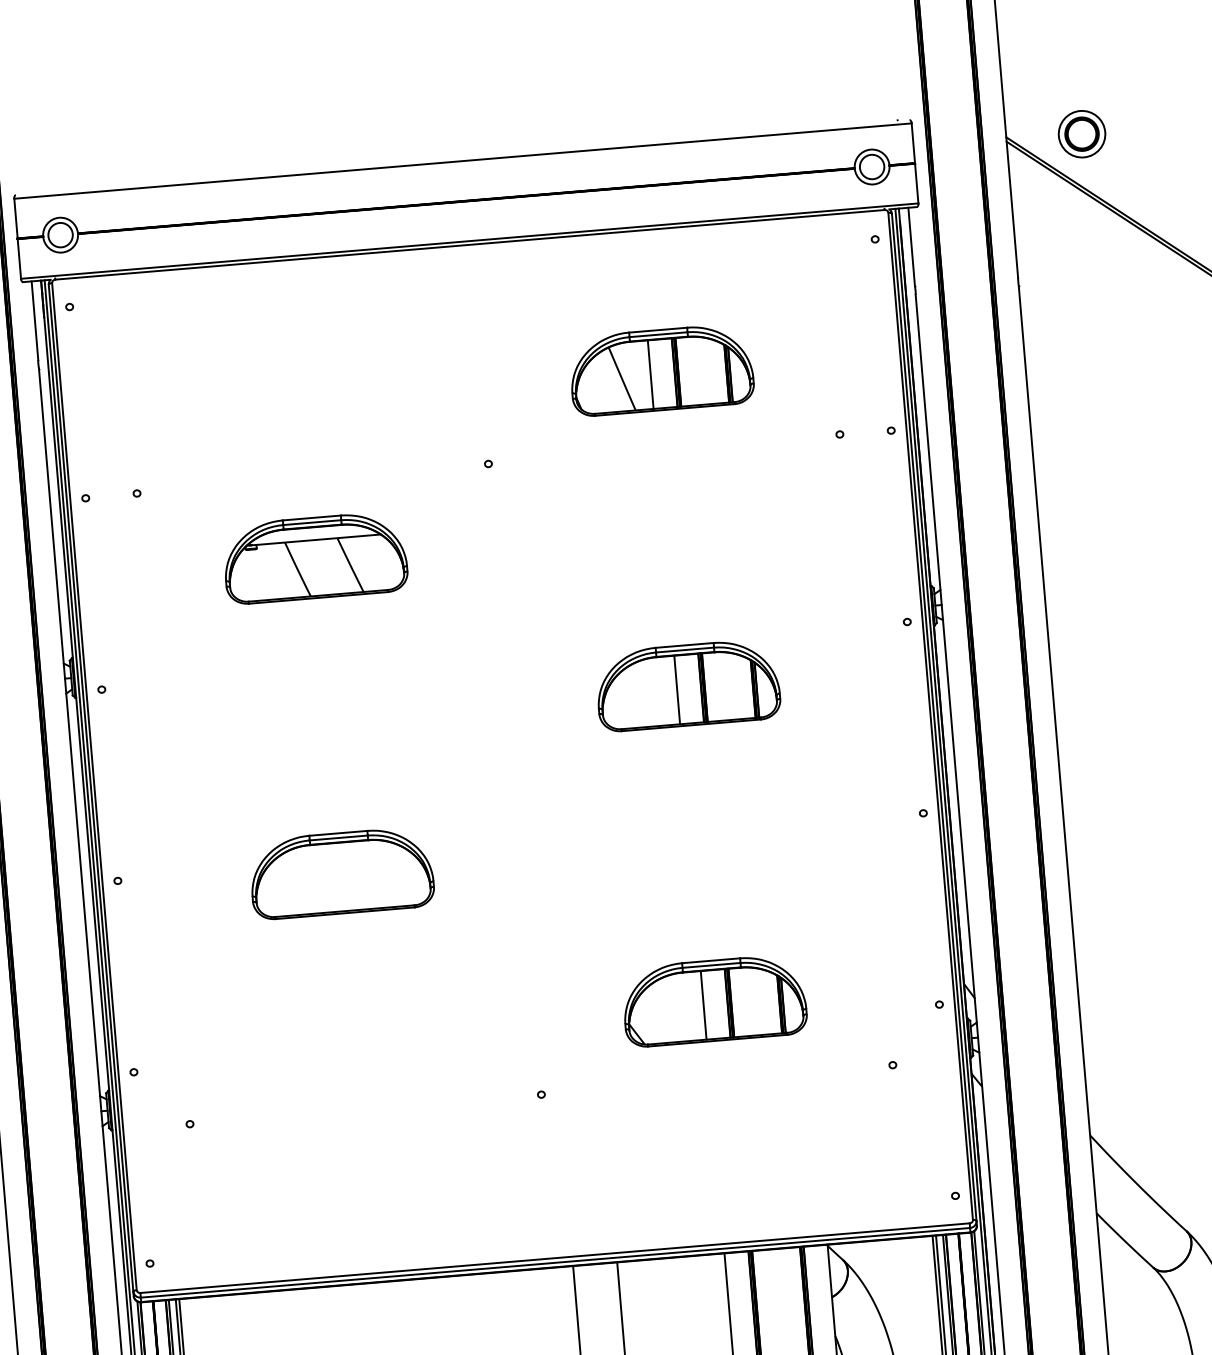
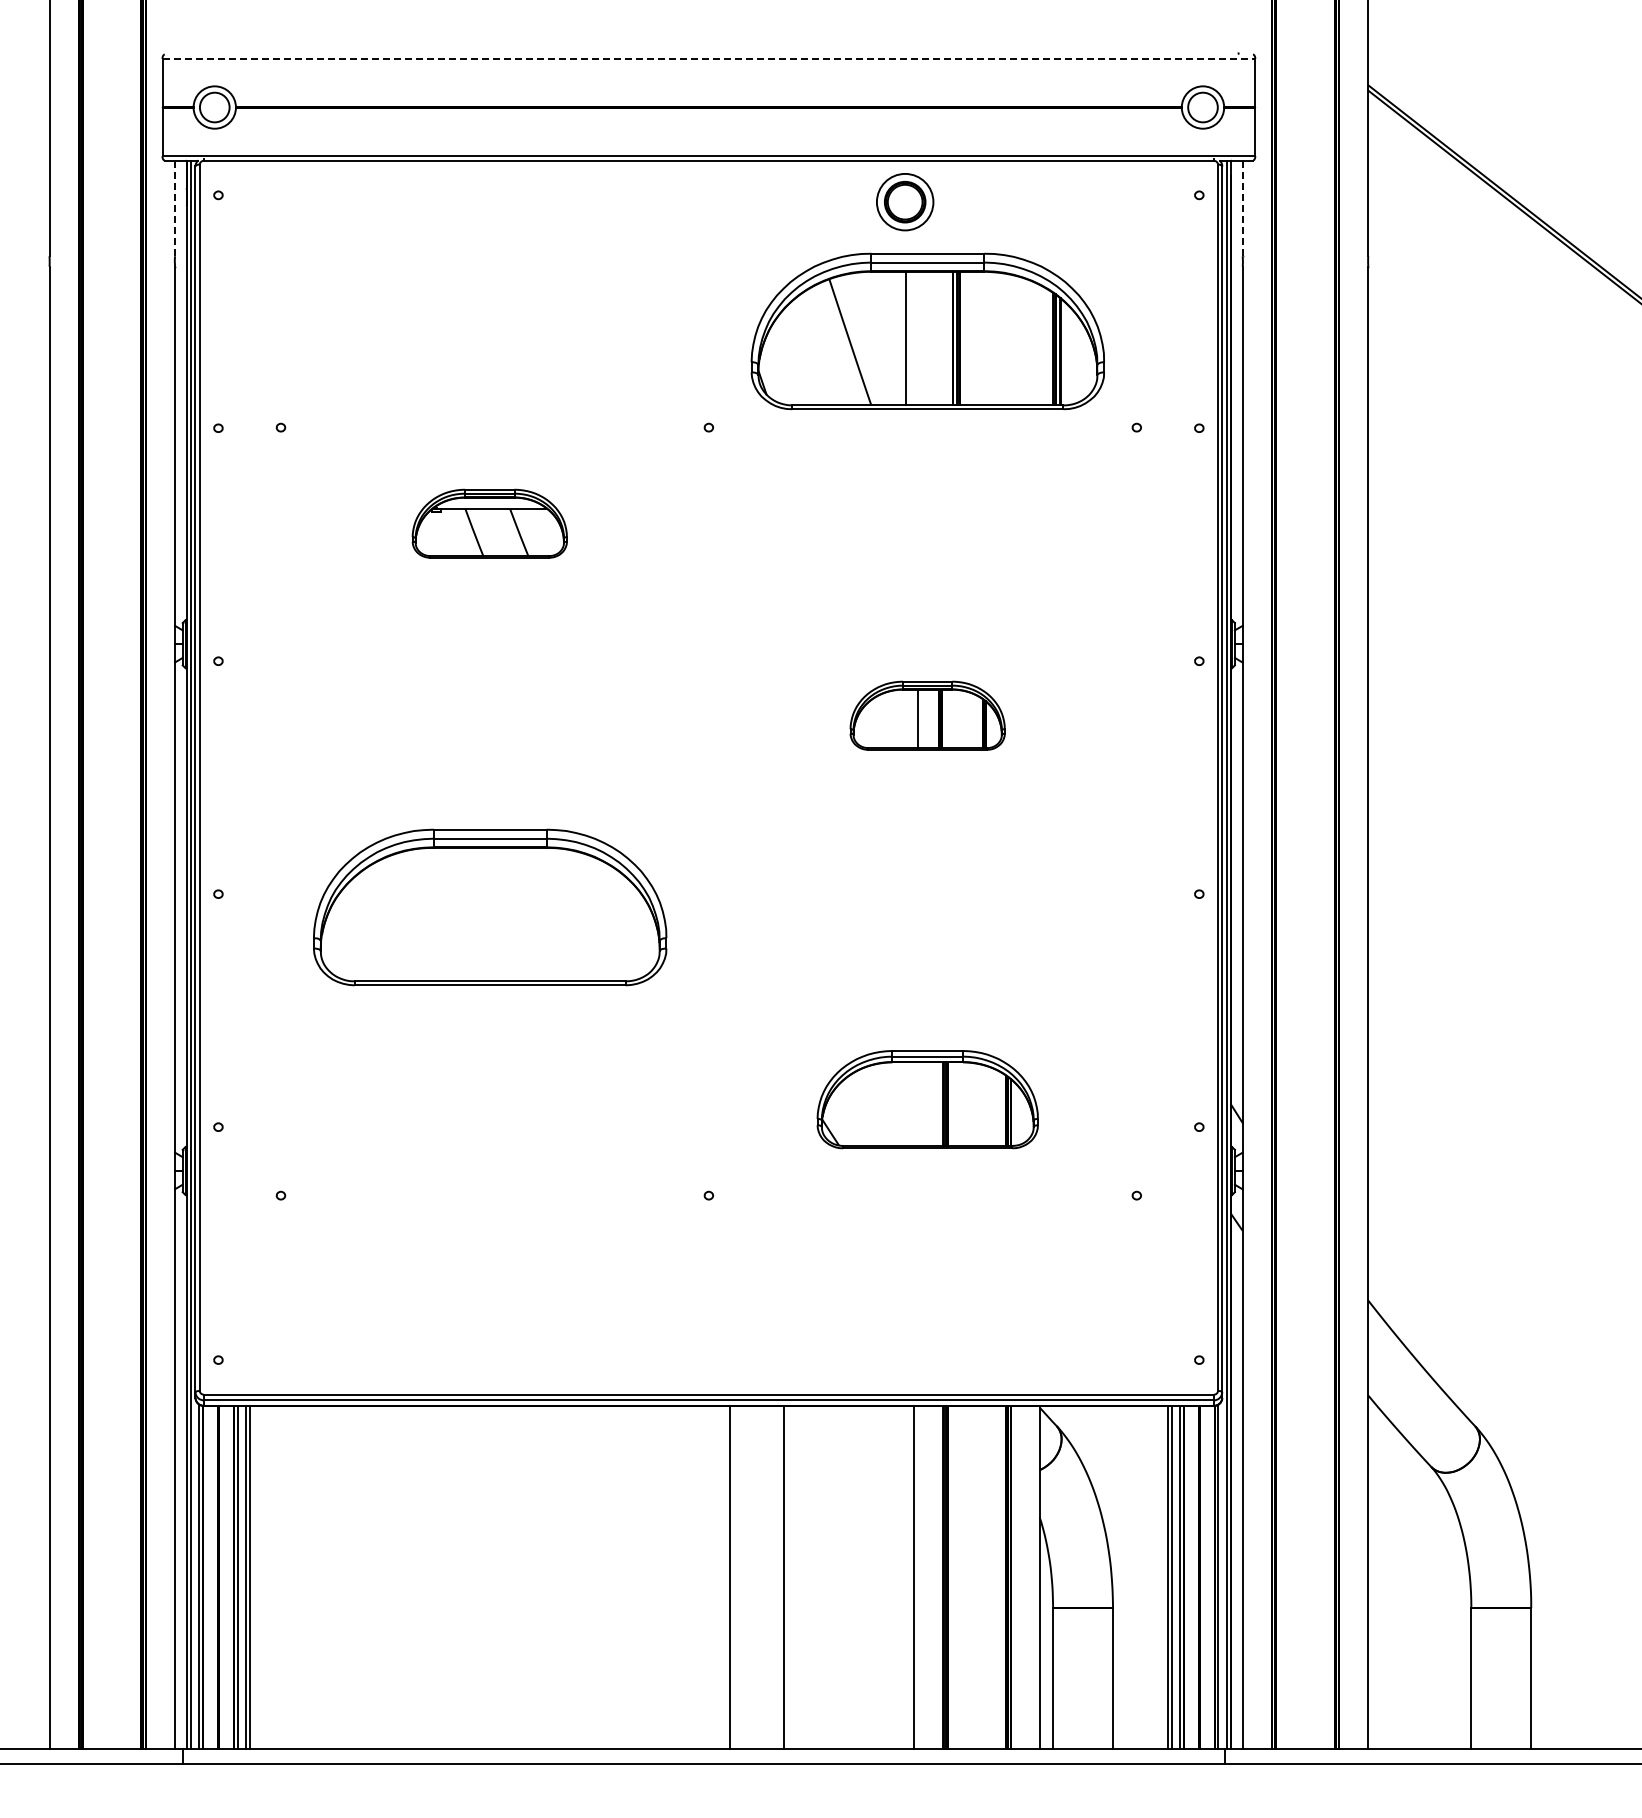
part: (1082, 134) -> (905, 202), moved
line: (463, 160) -> (709, 58), solid -> dashed
line: (911, 247) -> (1242, 208), solid -> dashed
line: (35, 320) -> (175, 208), solid -> dashed
part: (661, 369) -> (927, 331), size x1.6
part: (314, 557) -> (489, 523), size x0.7
part: (687, 685) -> (927, 715), size x0.7
part: (341, 873) -> (489, 907), size x1.6
line: (703, 1004) -> (914, 1103), removed

